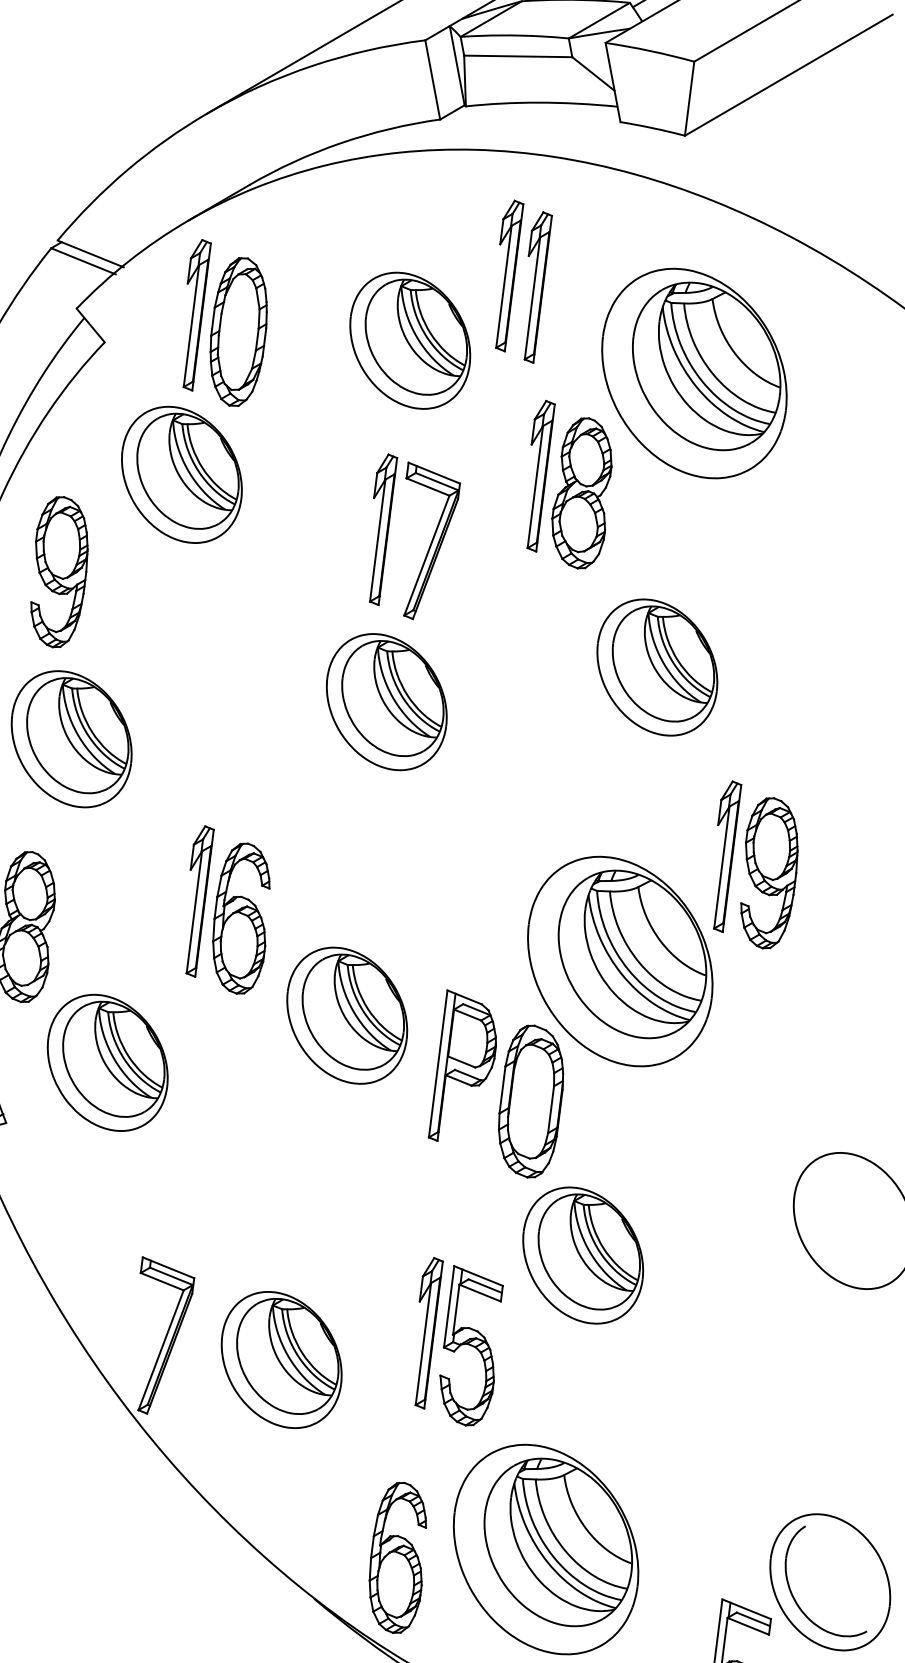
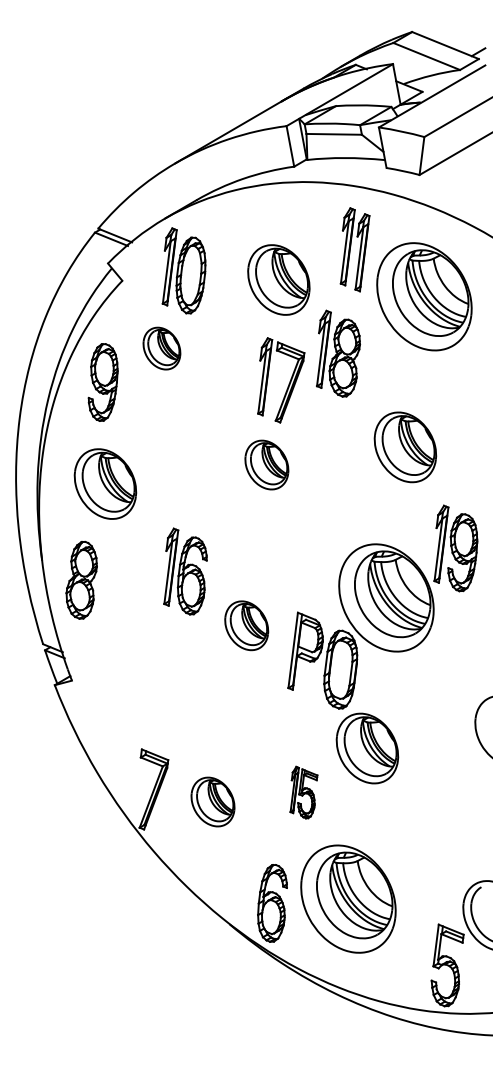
part: (522, 281) -> (354, 249), moved
part: (181, 474) -> (161, 348), size x0.6
part: (569, 484) -> (338, 353), moved
part: (58, 572) -> (102, 382), moved
part: (386, 700) -> (266, 464), size x0.7
part: (347, 1015) -> (246, 625), size x0.7
part: (106, 1062) -> (123, 649), removed
part: (458, 1341) -> (303, 792), size x0.6
part: (280, 1358) -> (212, 801), size x0.7

